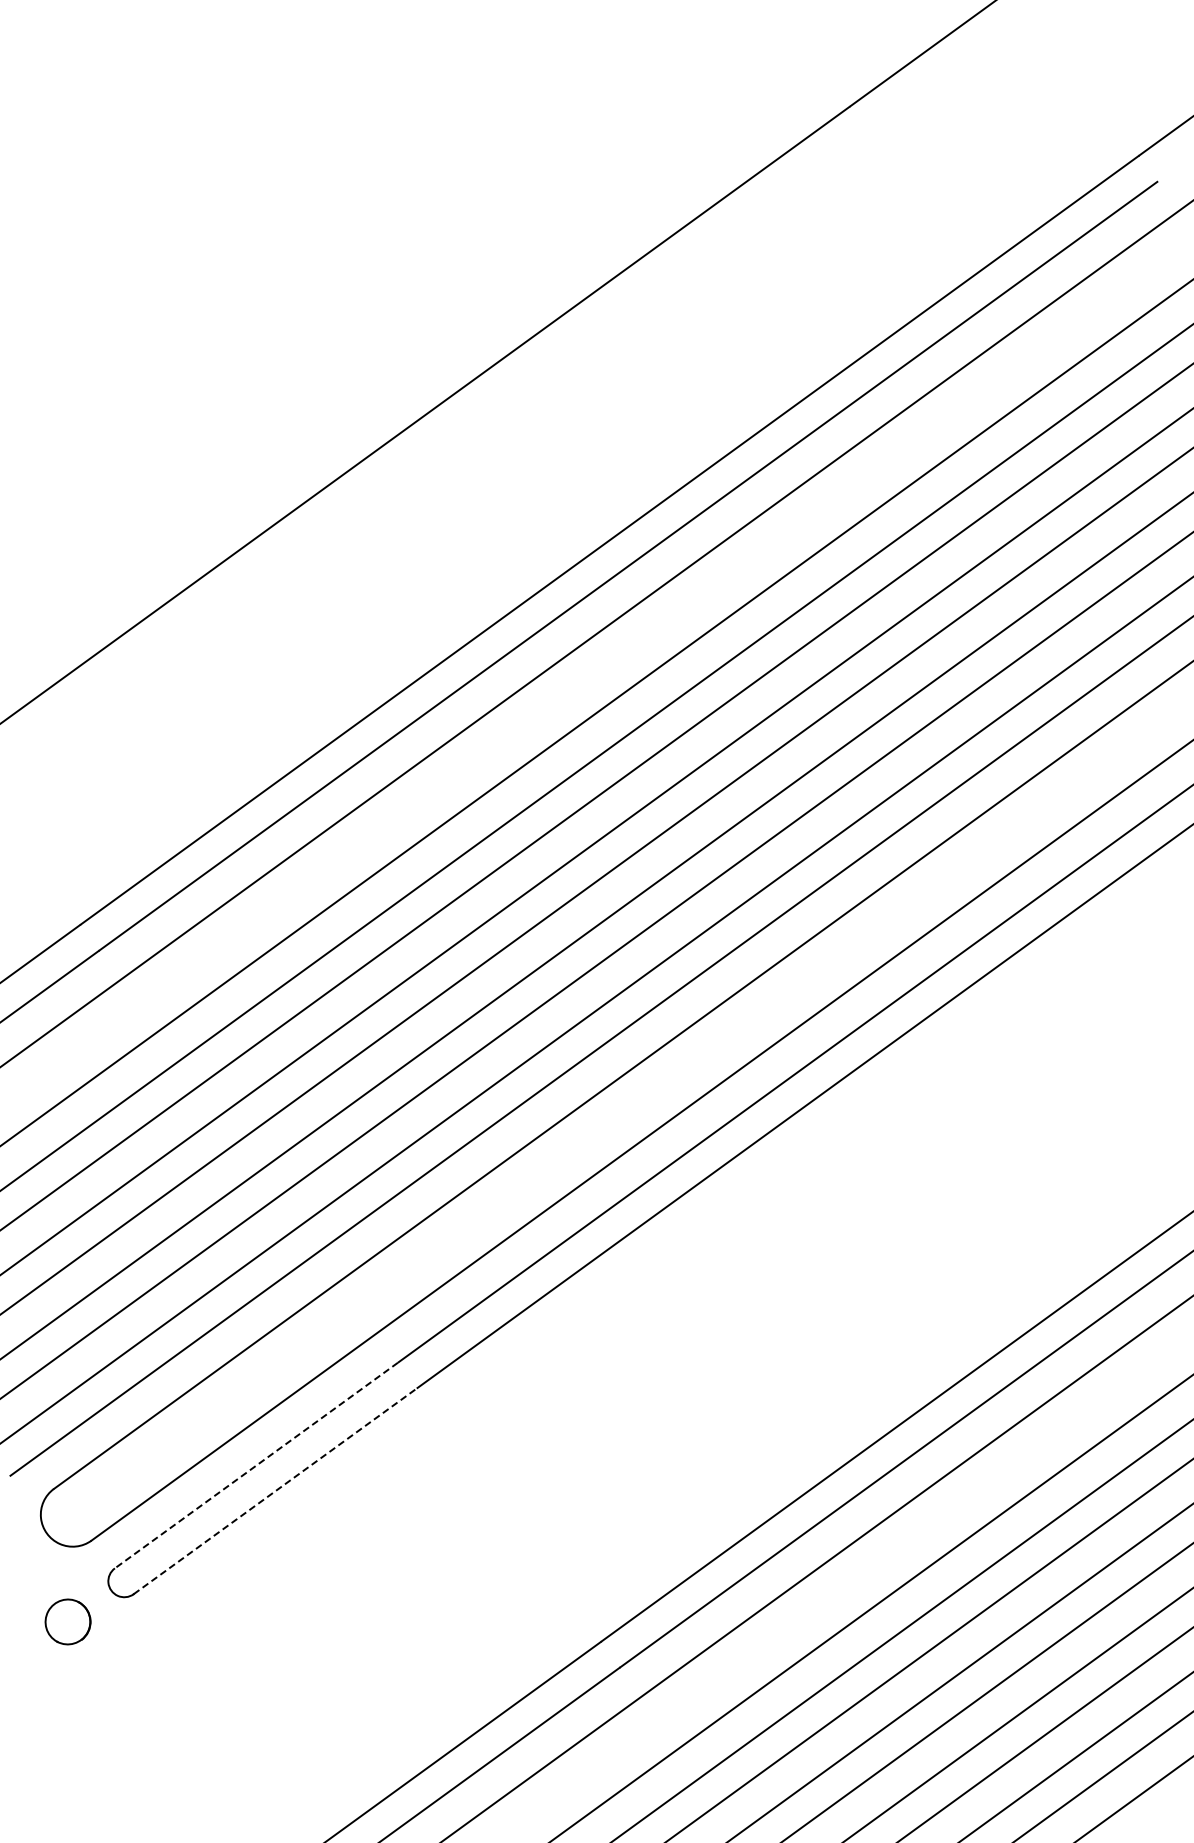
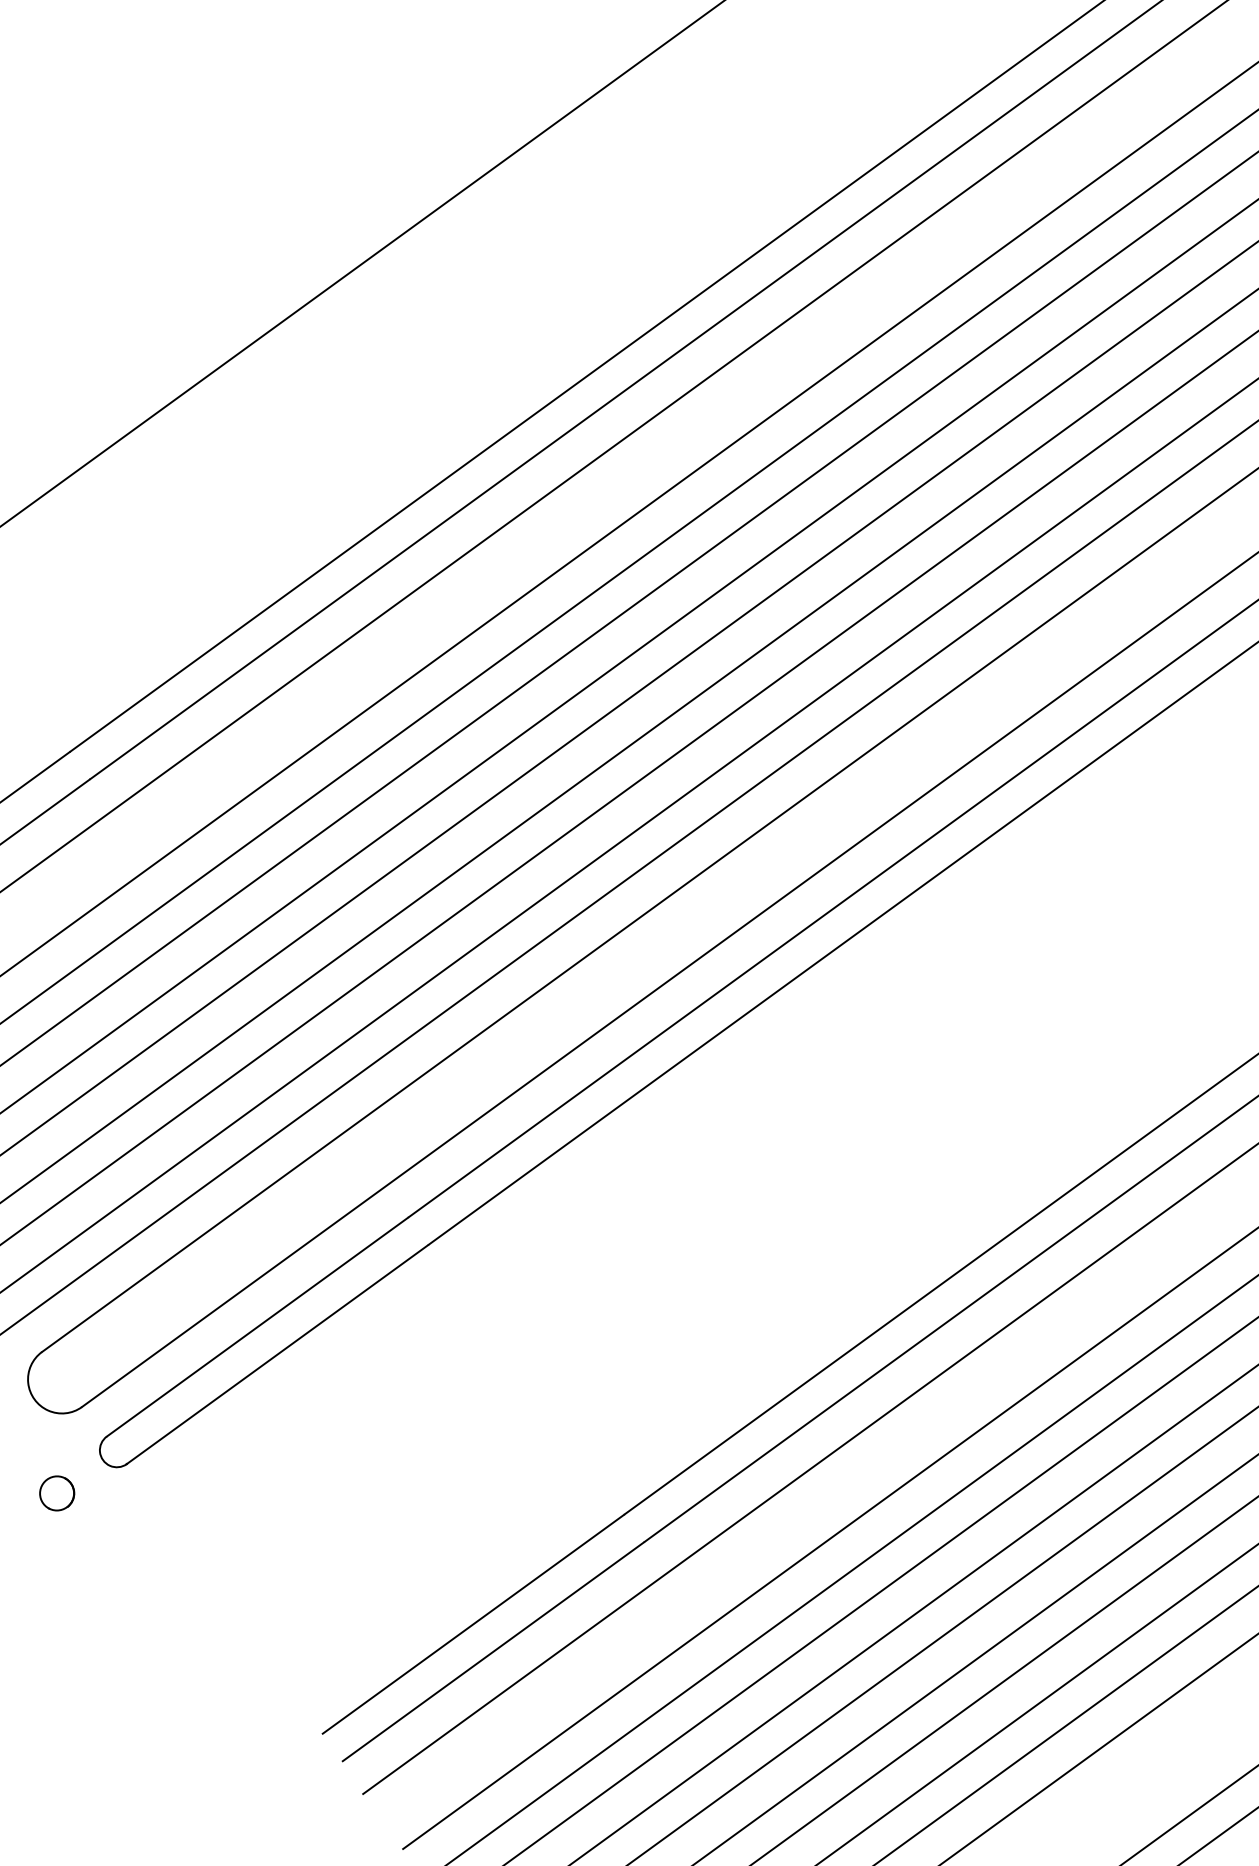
line: (256, 1465) -> (257, 1327), dashed -> solid
line: (275, 1491) -> (277, 1354), dashed -> solid
part: (68, 1621) -> (57, 1493), size x0.71

